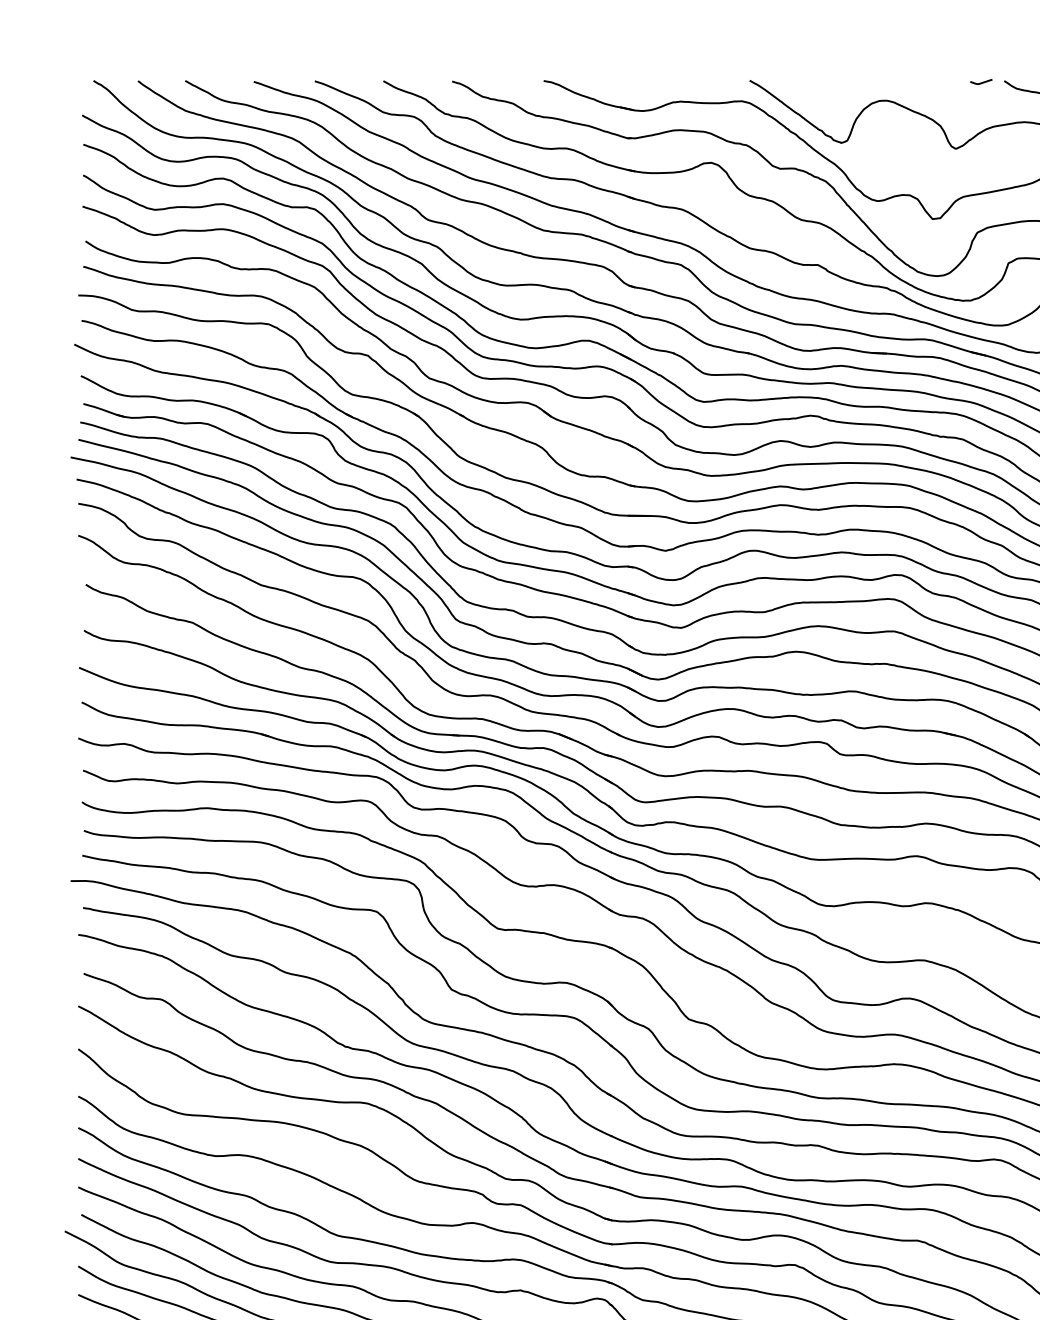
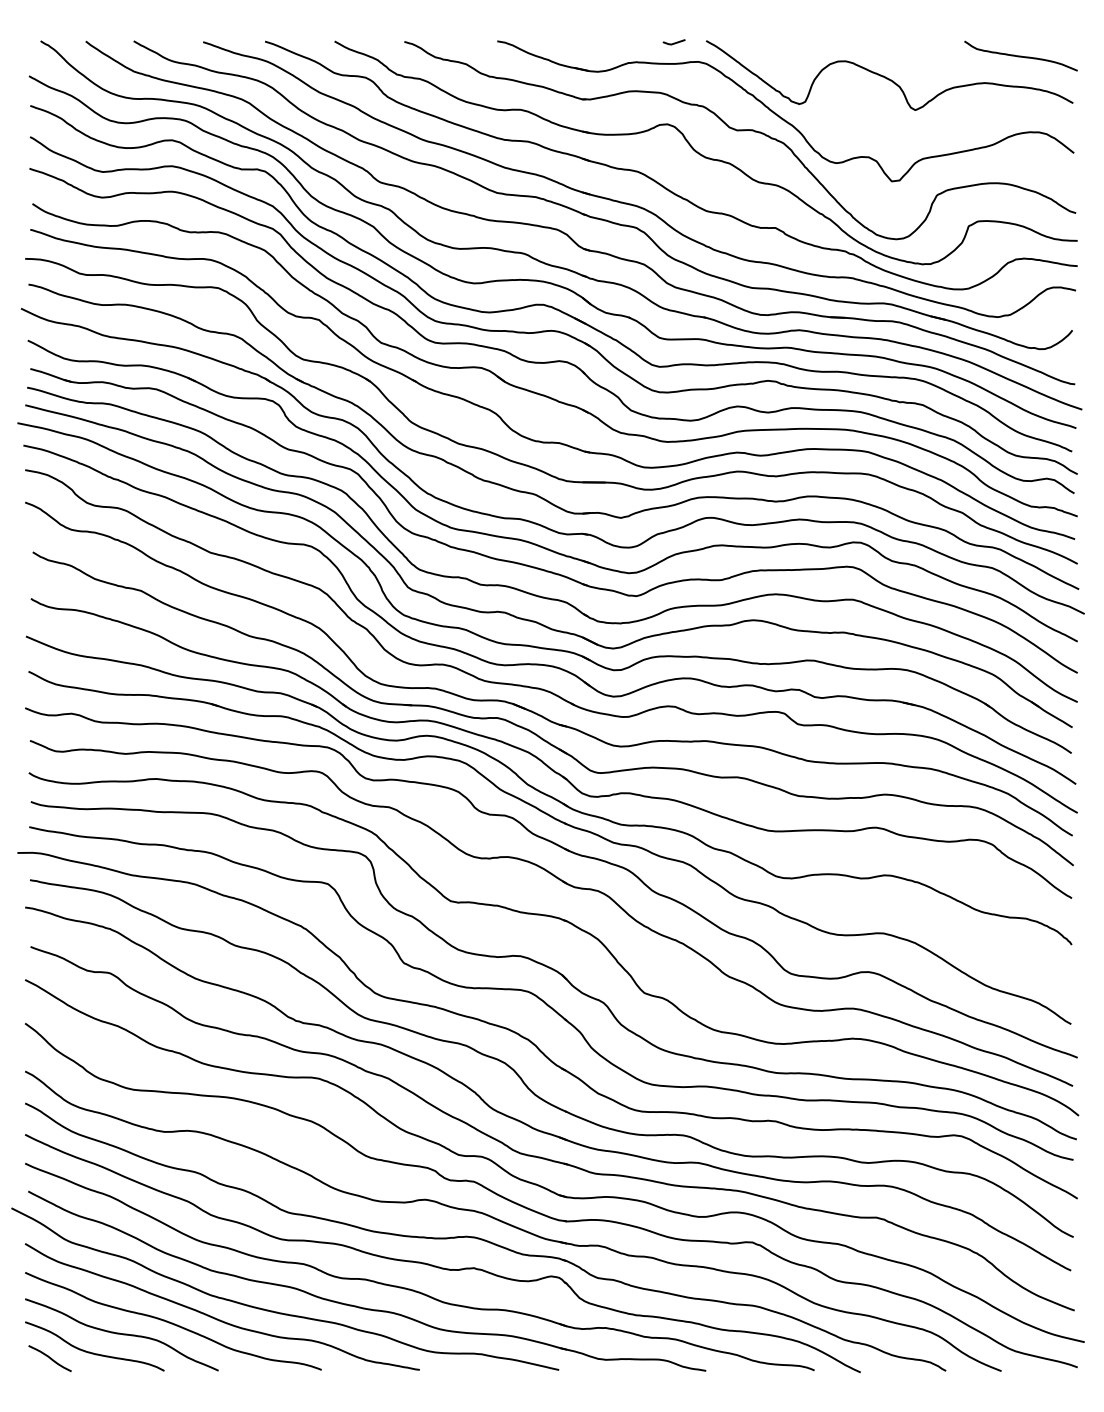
line: (980, 82) -> (673, 42), moved

